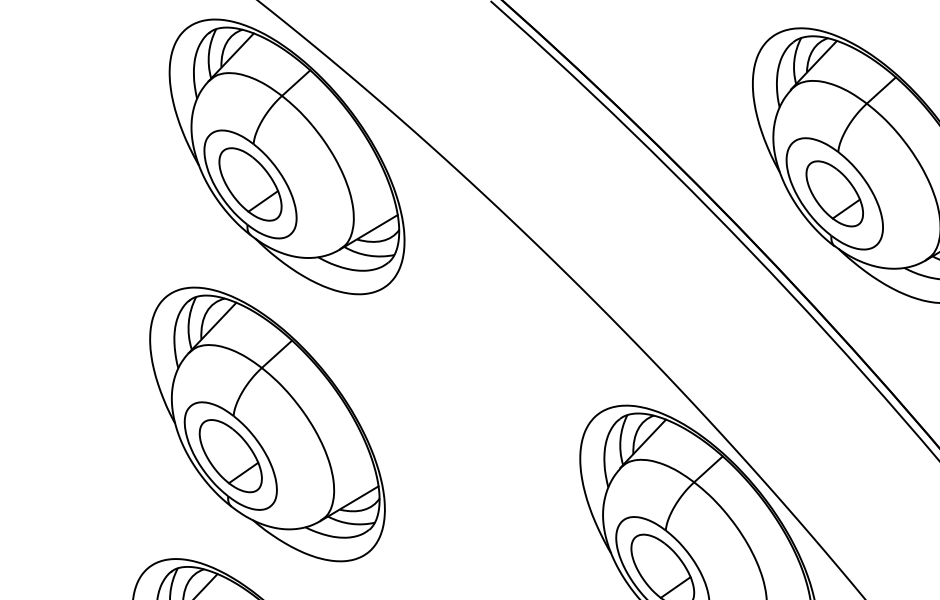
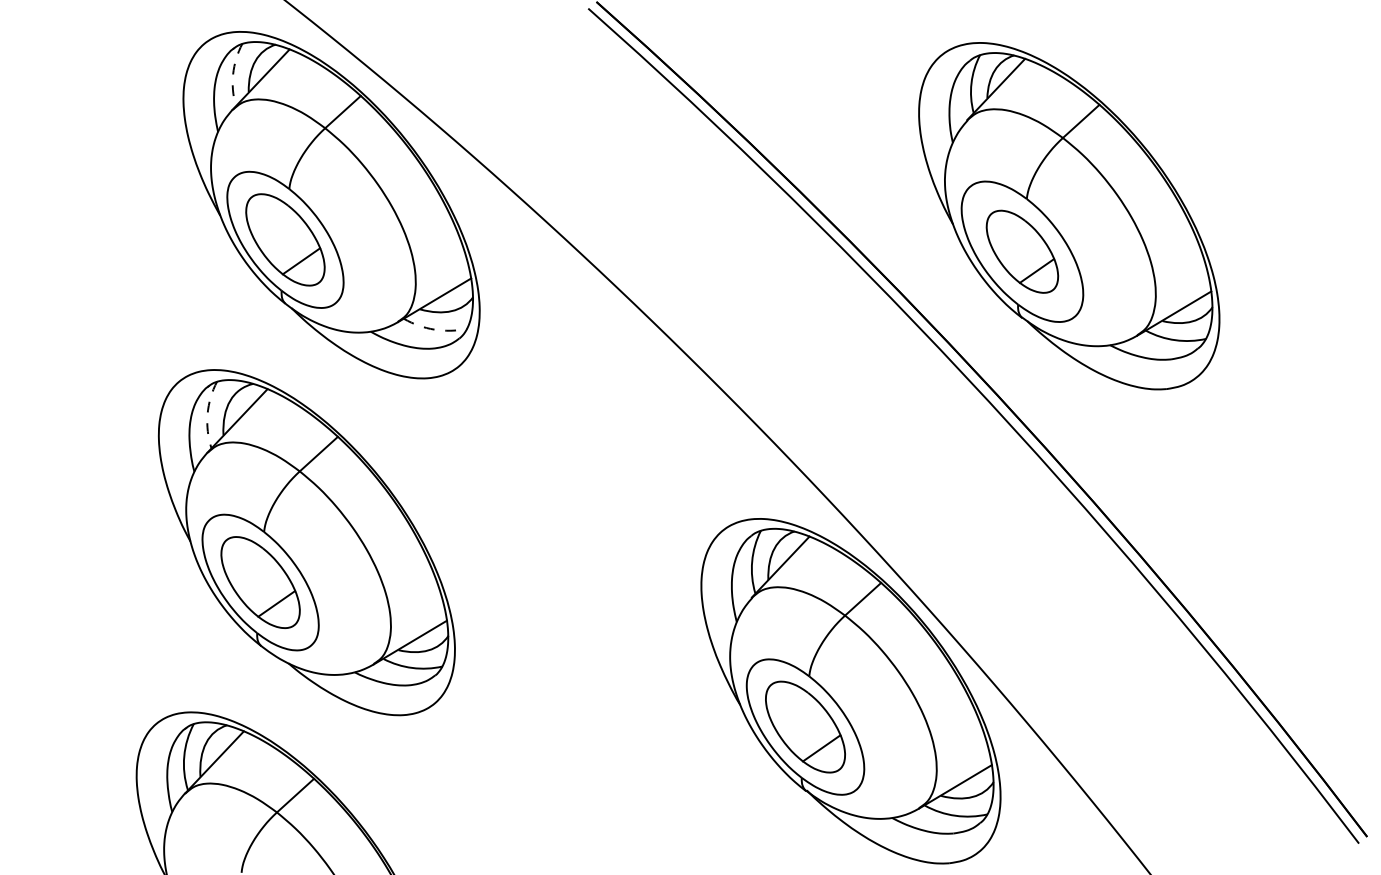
arc: (209, 53) -> (233, 74), solid -> dashed
arc: (368, 255) -> (434, 329), solid -> dashed
arc: (188, 322) -> (207, 414), solid -> dashed

